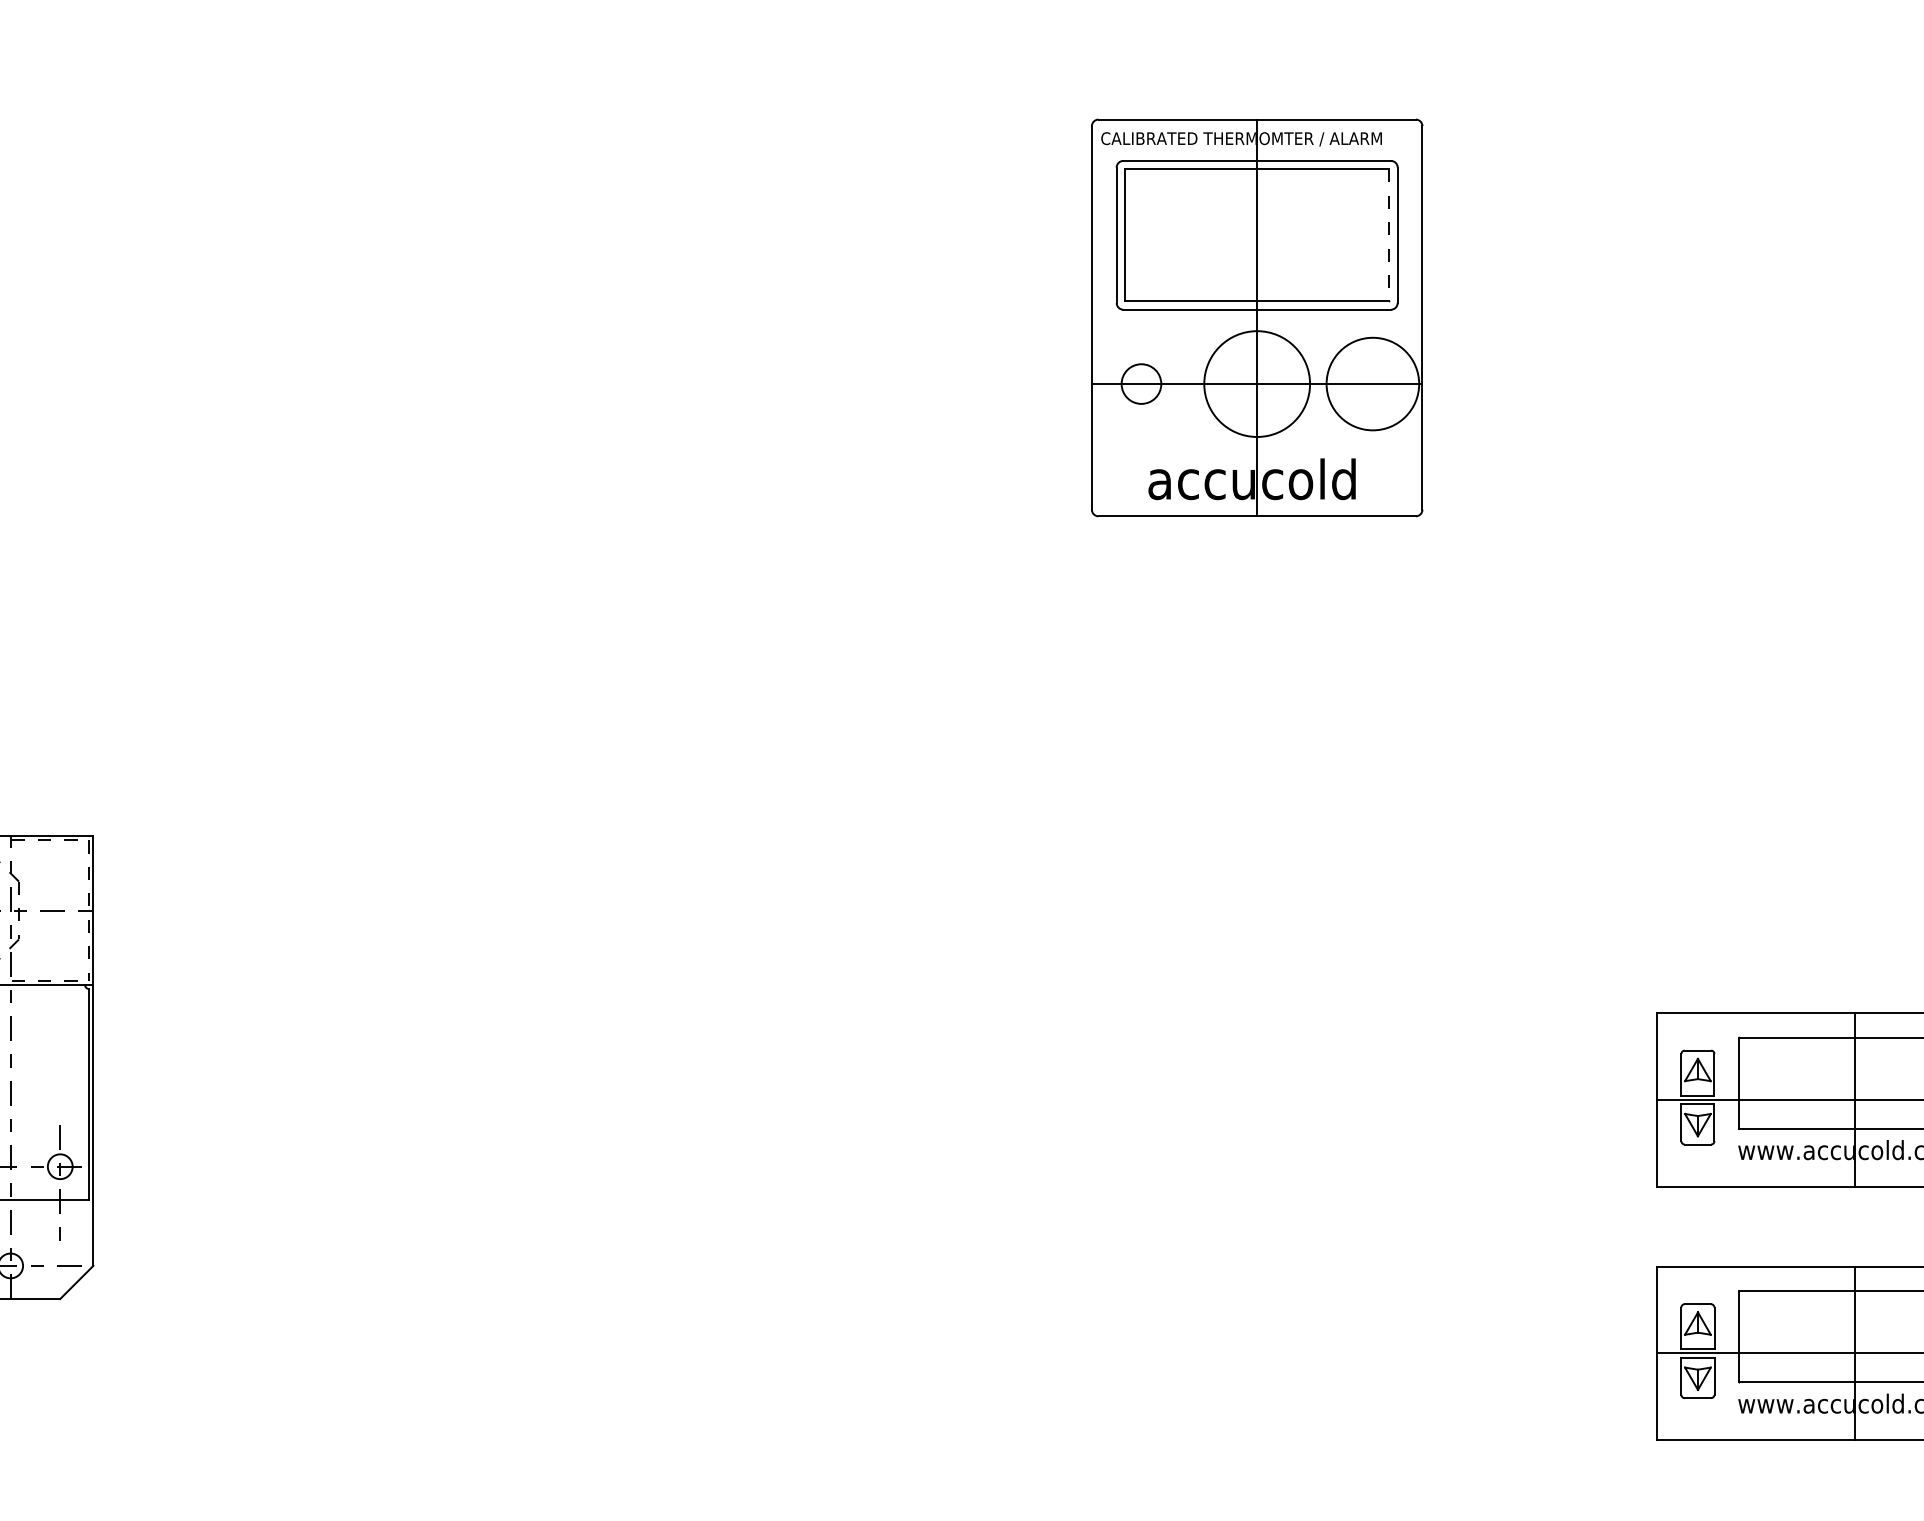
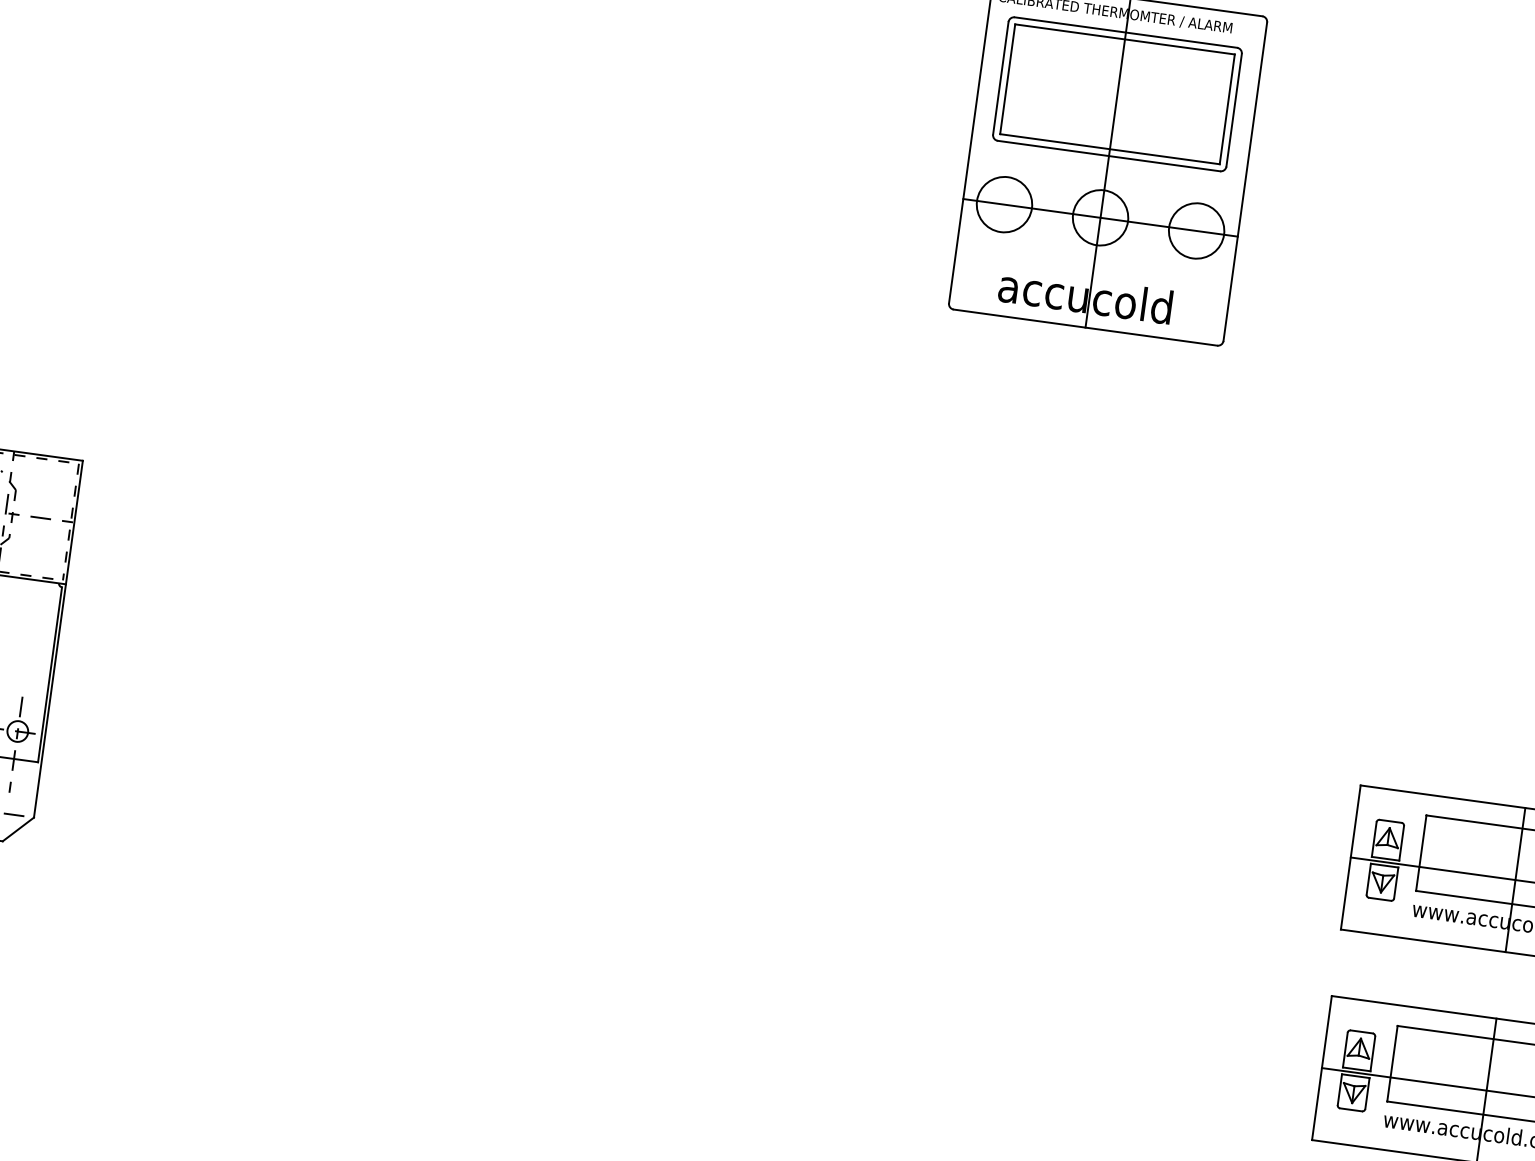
line: (1389, 235) -> (1227, 109), dashed -> solid
circle: (1141, 384) -> (1004, 205), size x1.67
circle: (1257, 384) -> (1100, 218), size x0.62
circle: (1372, 384) -> (1196, 231), size x0.71

